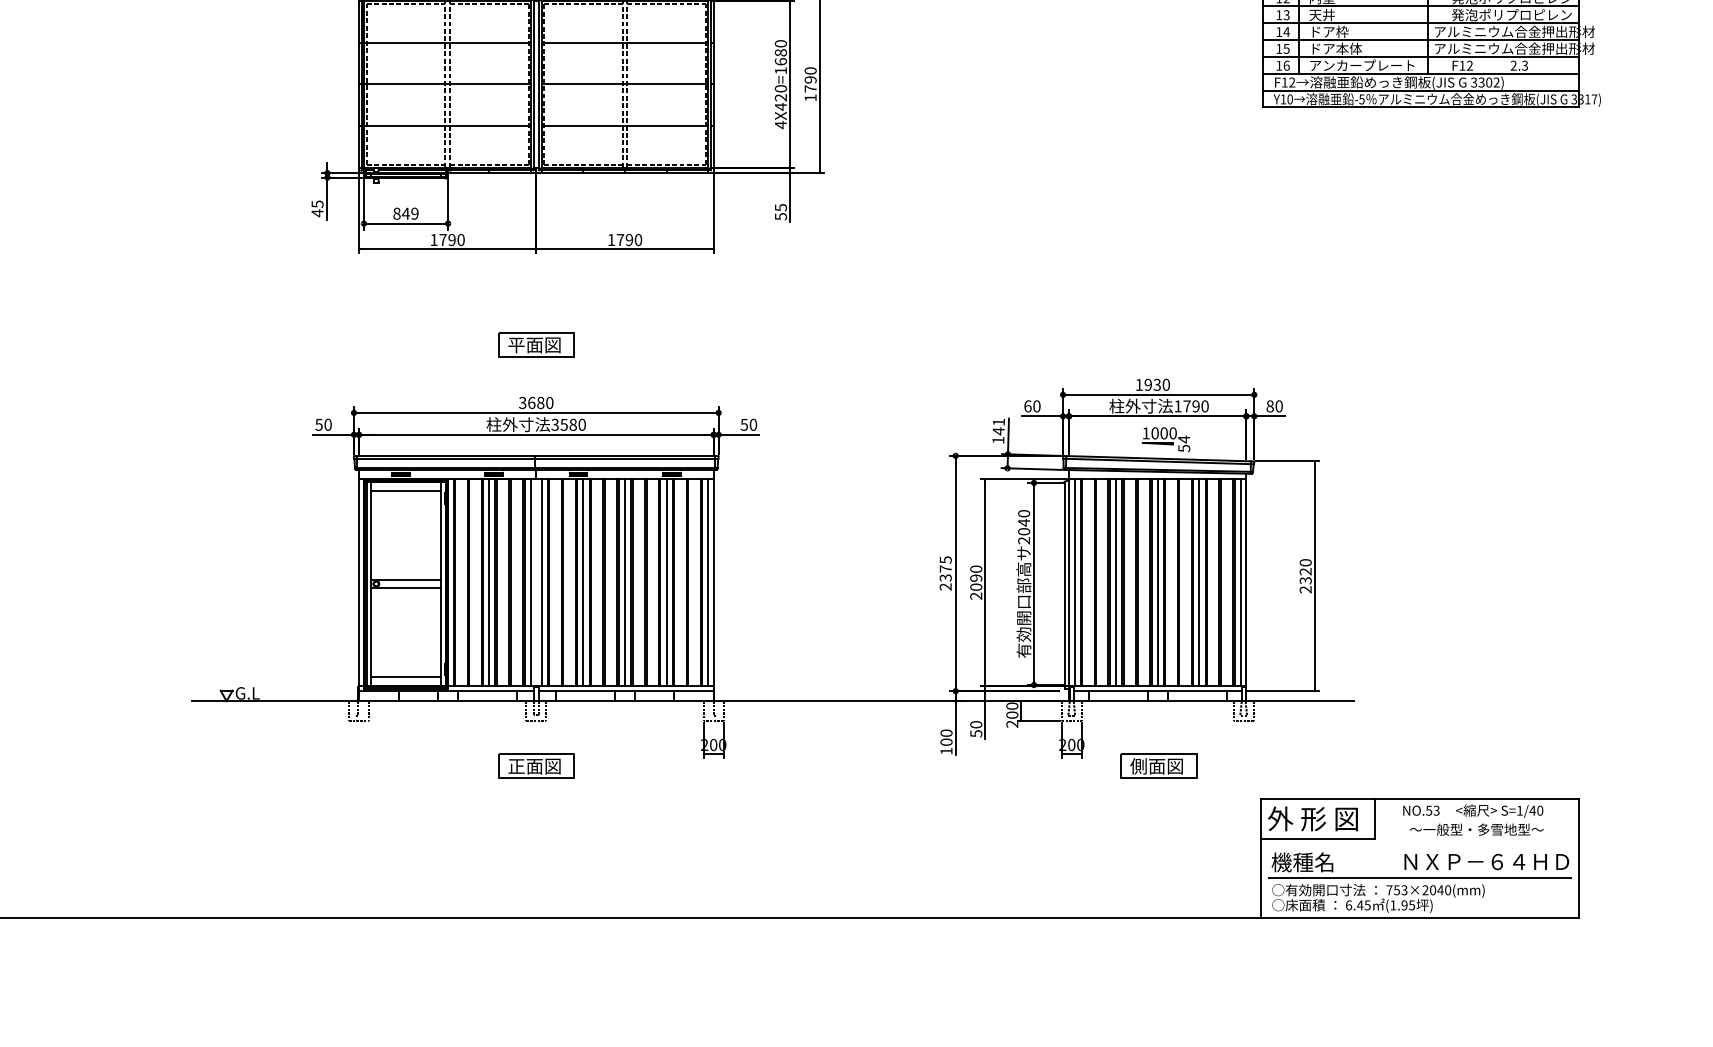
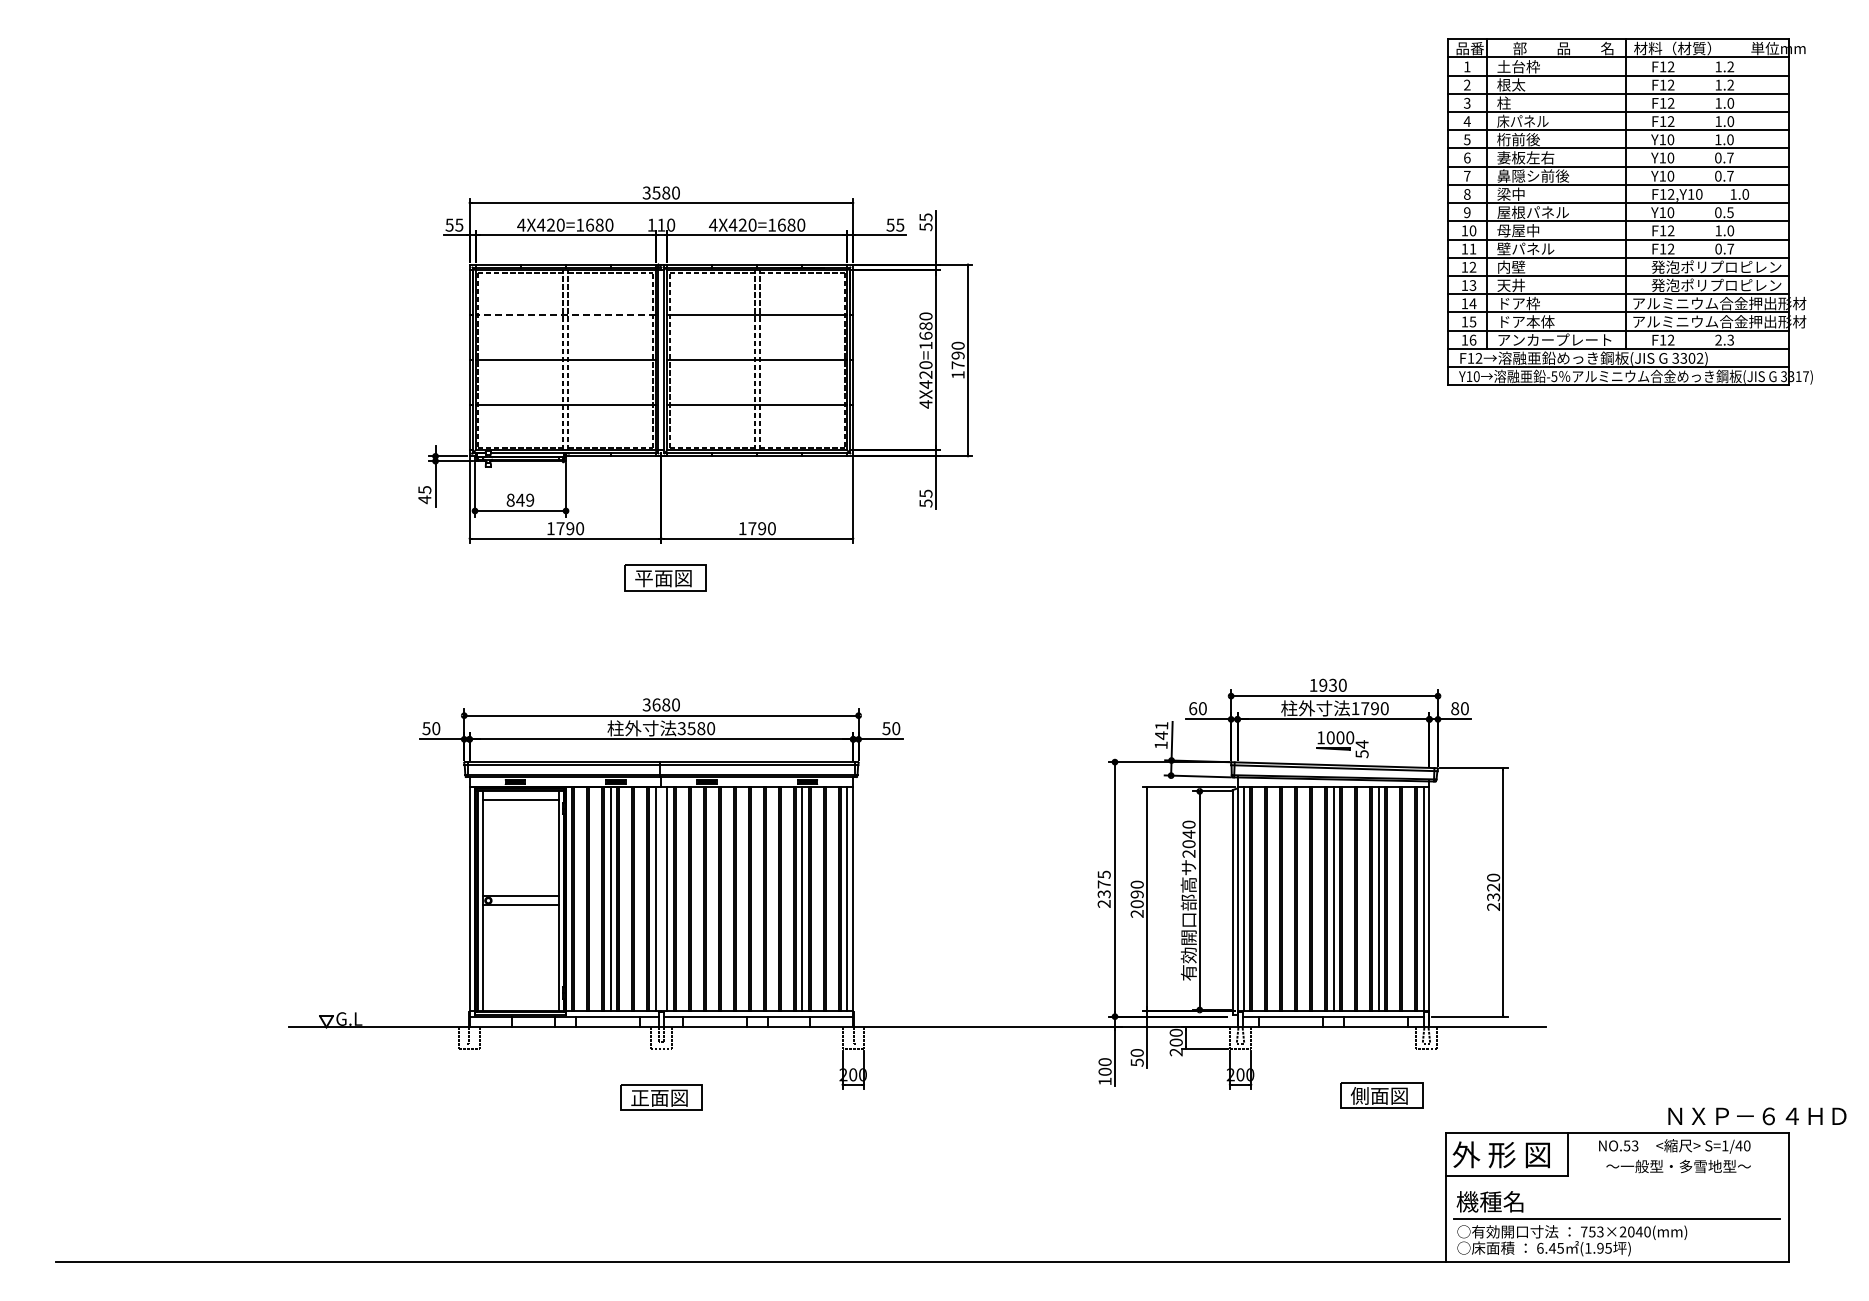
line: (447, 42) -> (565, 315), solid -> dashed
part: (536, 344) -> (665, 577), moved
line: (583, 582) -> (712, 899), removed
line: (625, 582) -> (757, 899), removed
line: (1116, 582) -> (1288, 899), removed
line: (406, 677) -> (520, 1001), removed
part: (1158, 765) -> (1381, 1095), moved
text: (1486, 862) -> (1757, 1116), moved

